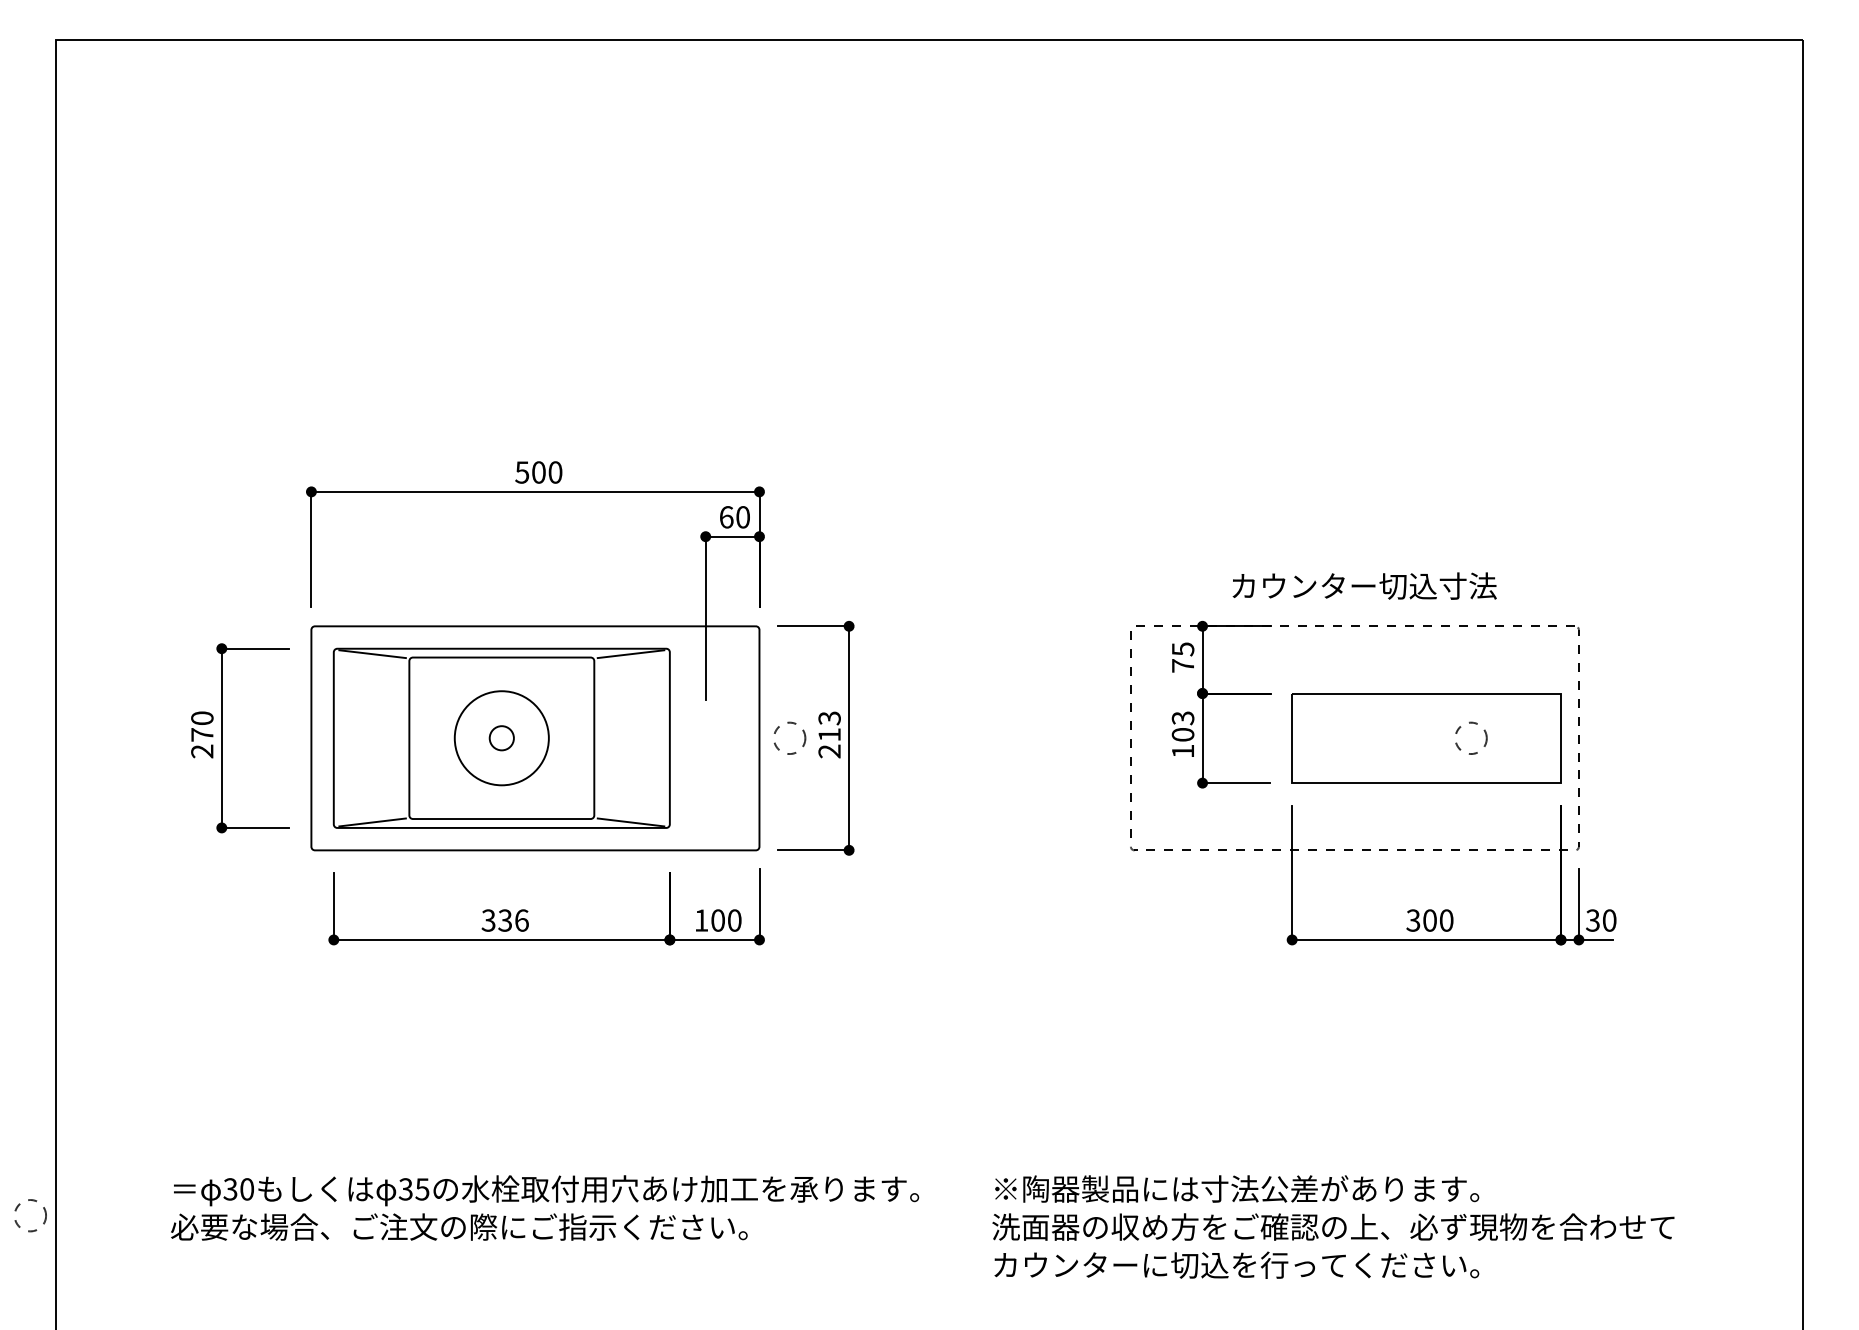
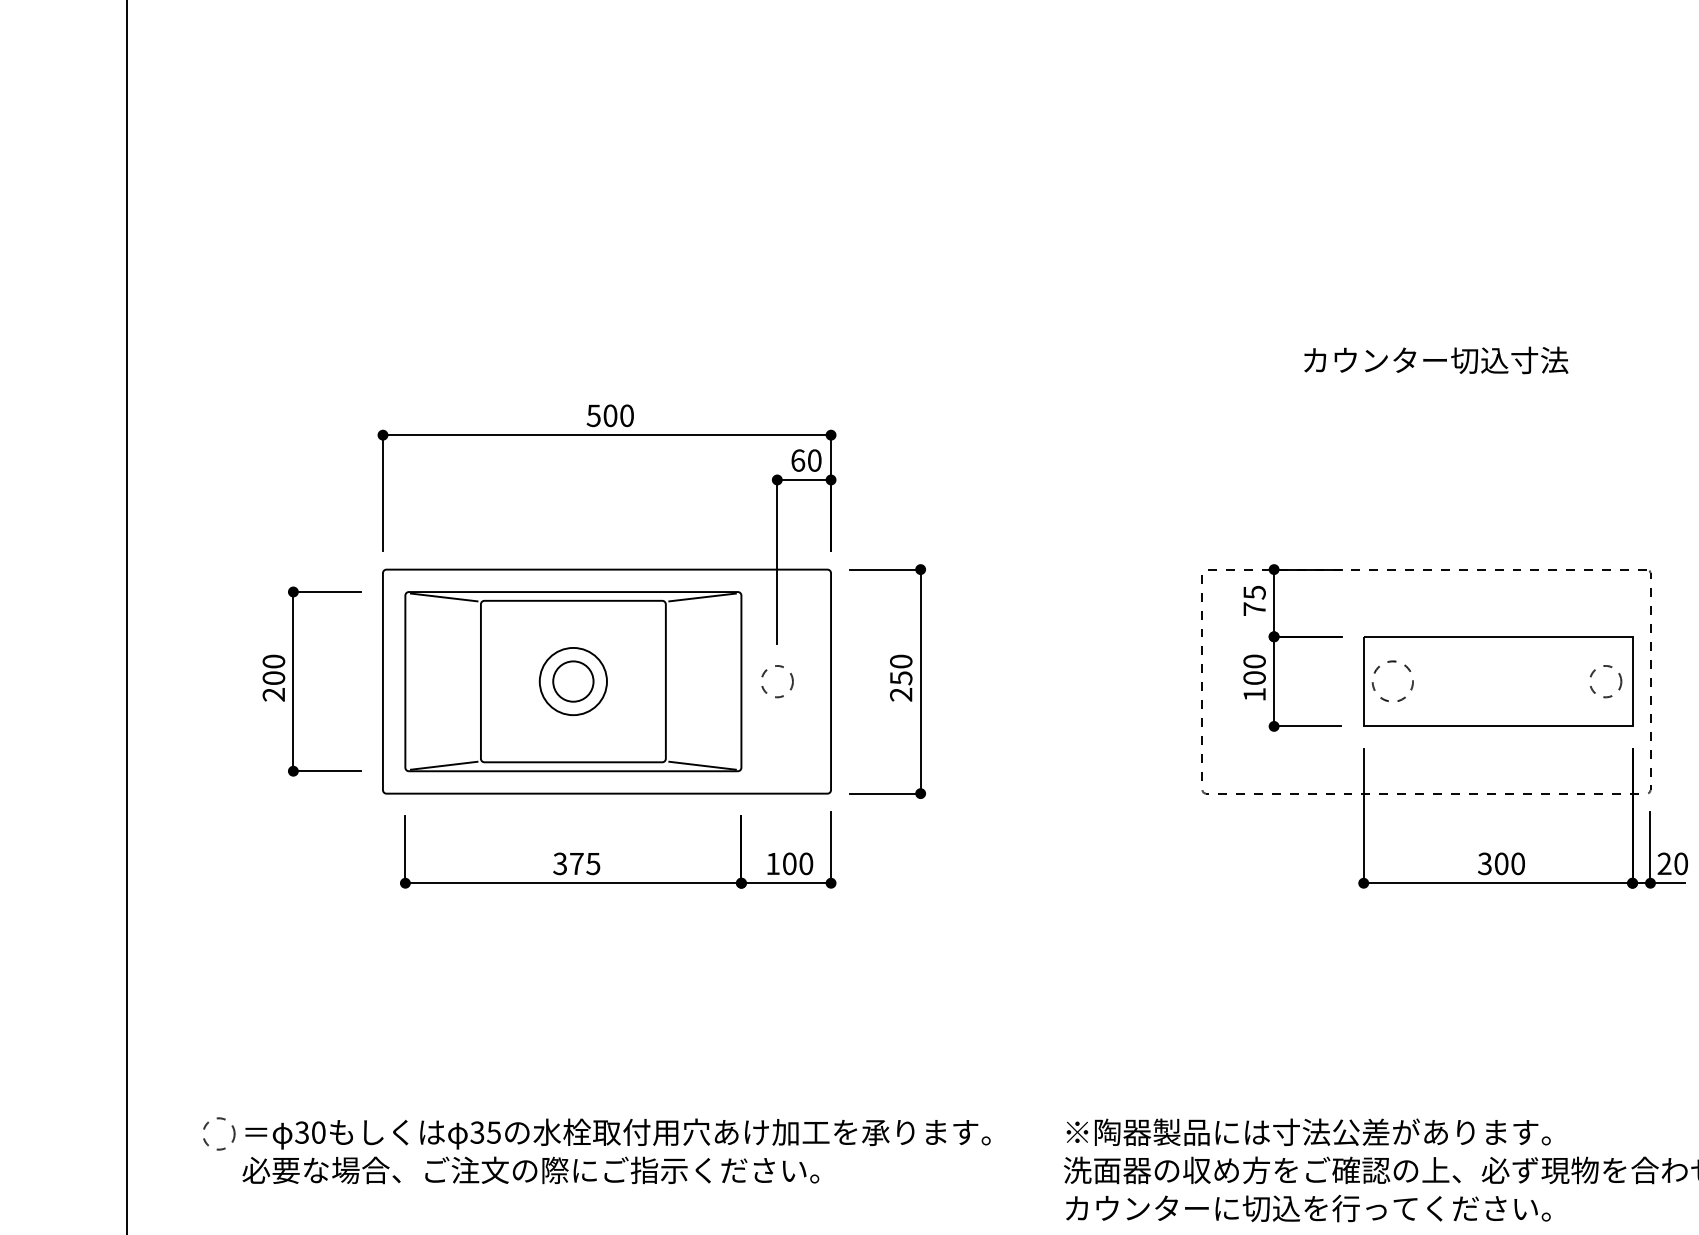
text: (1364, 585) -> (1436, 359), moved
text: (1183, 718) -> (1255, 661), 103 -> 100
text: (829, 726) -> (901, 669), 213 -> 250
text: (202, 734) -> (274, 677), 270 -> 200
circle: (501, 737) -> (573, 680), size x0.71
circle: (790, 737) -> (778, 680), moved
circle: (1321, 737) -> (1393, 680), added
circle: (1471, 737) -> (1606, 680), moved
circle: (501, 738) -> (573, 681), size x1.67
text: (513, 920) -> (585, 863), 336 -> 375
text: (1592, 920) -> (1664, 863), 30 -> 20
circle: (30, 1215) -> (219, 1133), moved

